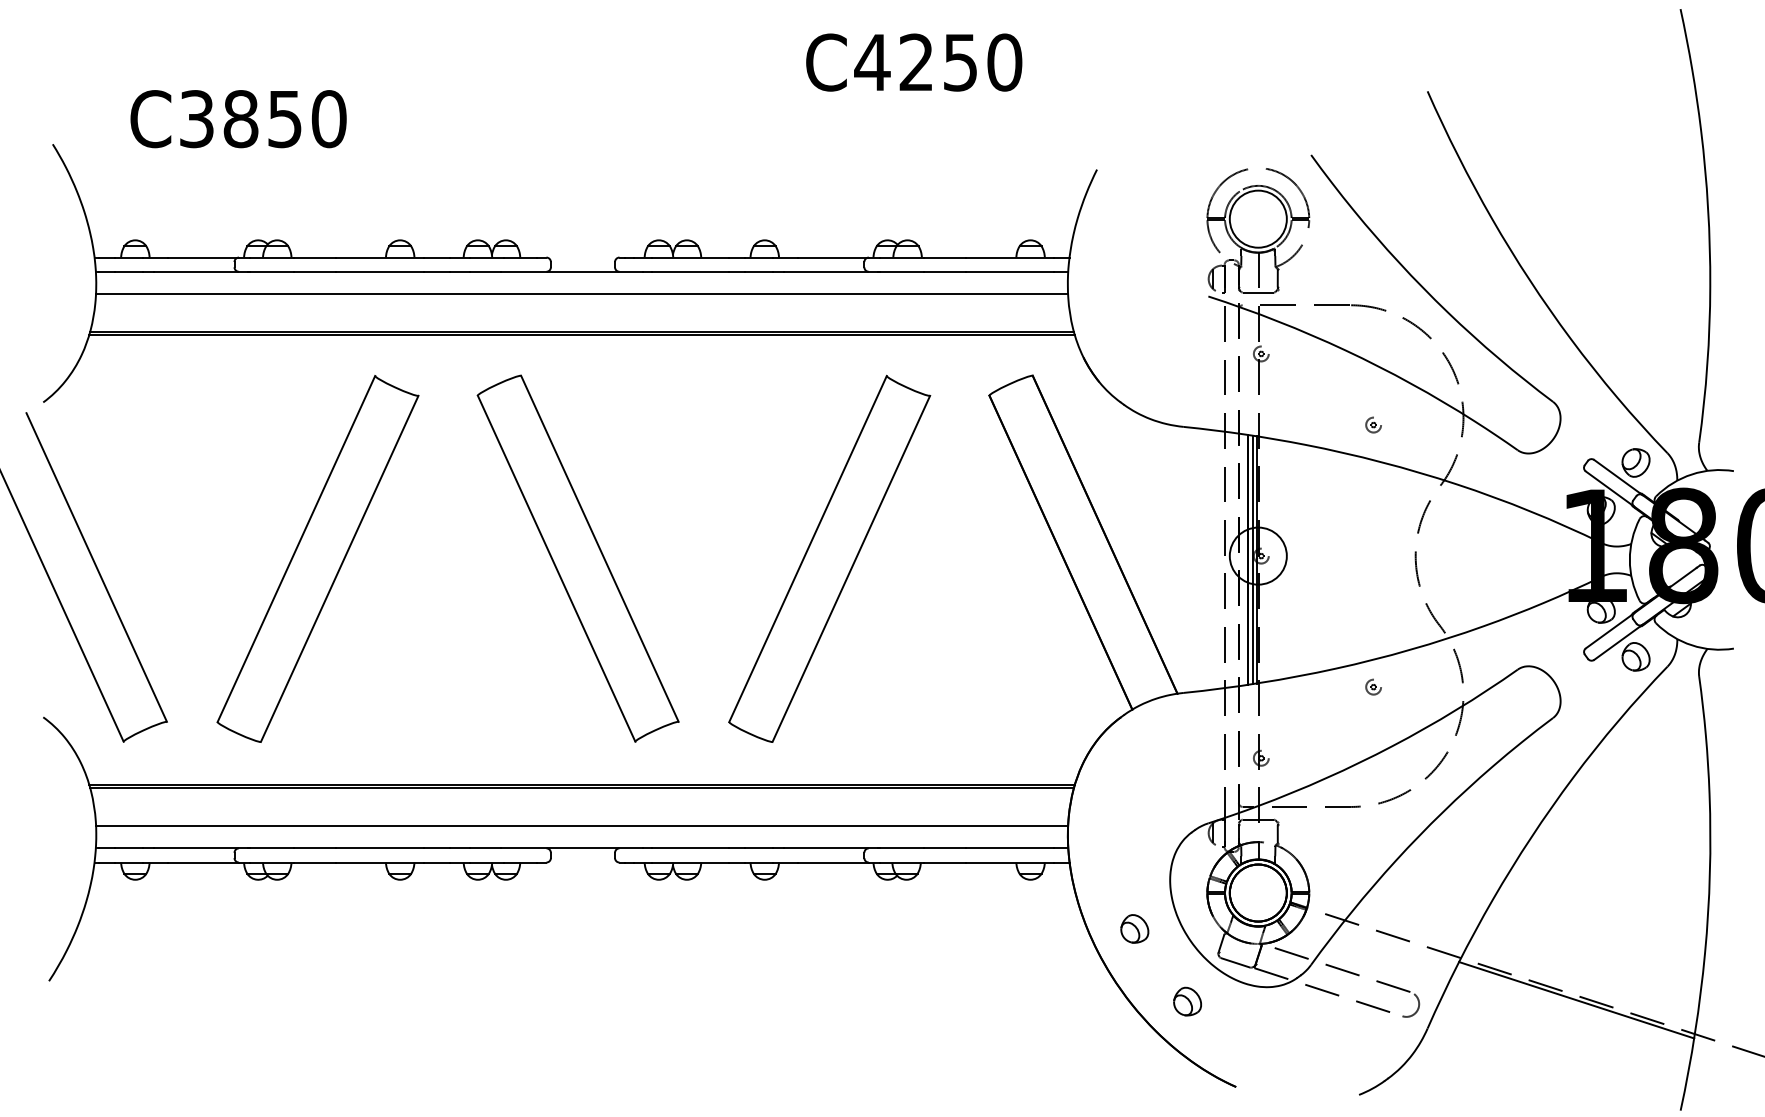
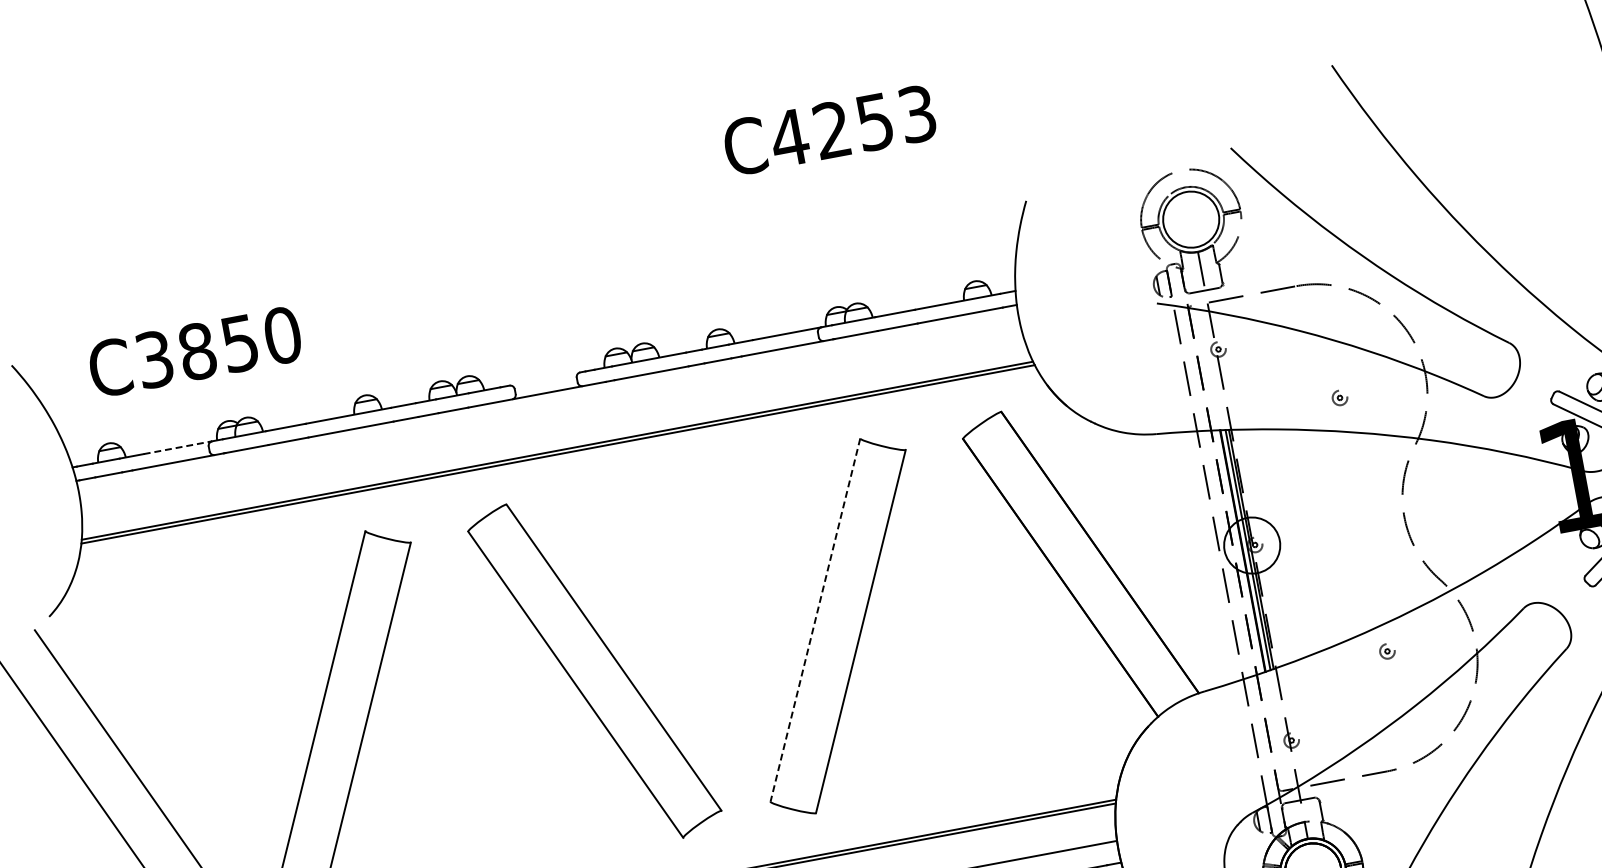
text: (1004, 62) -> (917, 114), C4250 -> C4253
text: (238, 119) -> (195, 352), moved
line: (204, 257) -> (178, 447), solid -> dashed
line: (582, 294) -> (551, 414), removed
line: (807, 549) -> (814, 620), solid -> dashed

